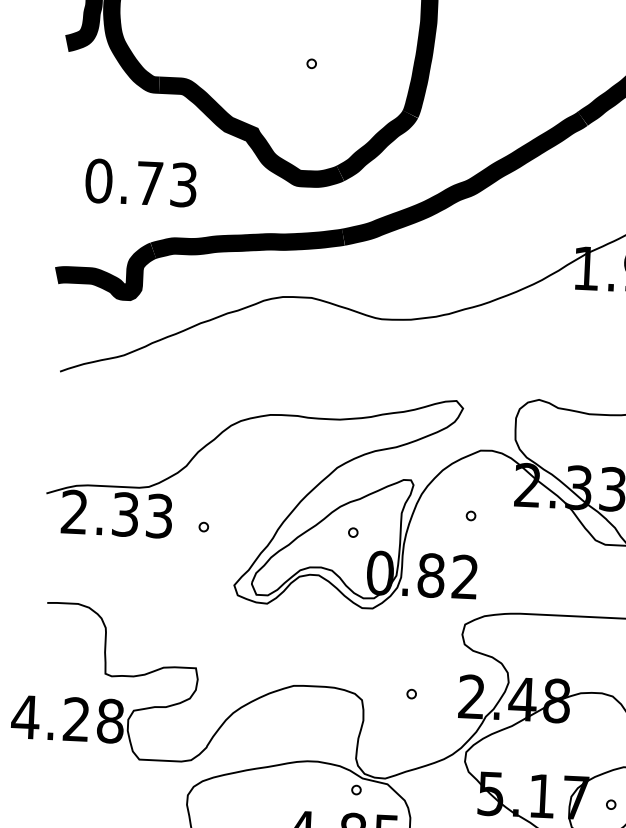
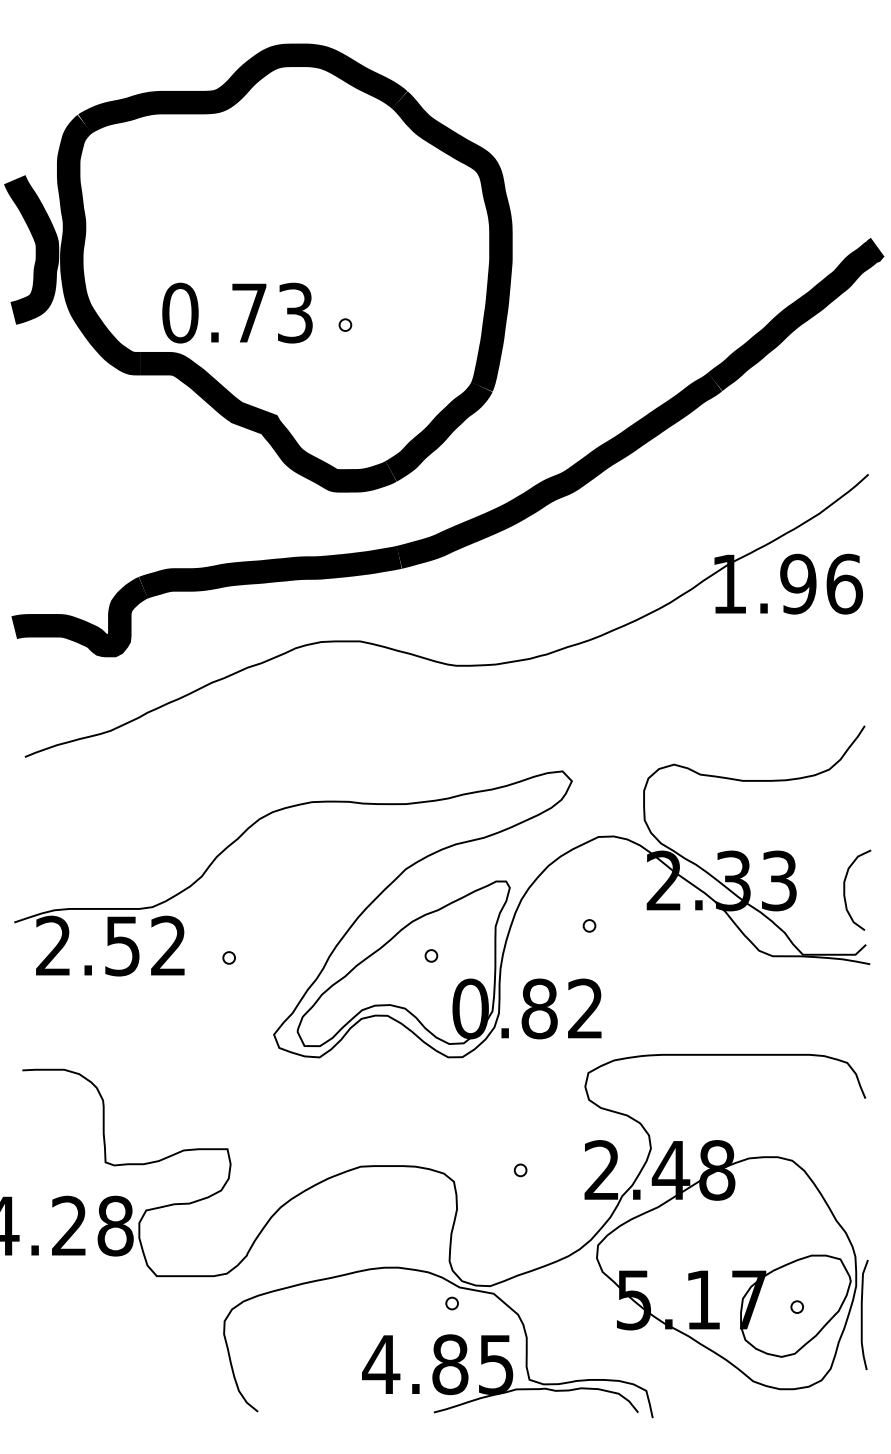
text: (141, 182) -> (237, 312), moved
text: (142, 515) -> (145, 945), 2.33 -> 2.52

